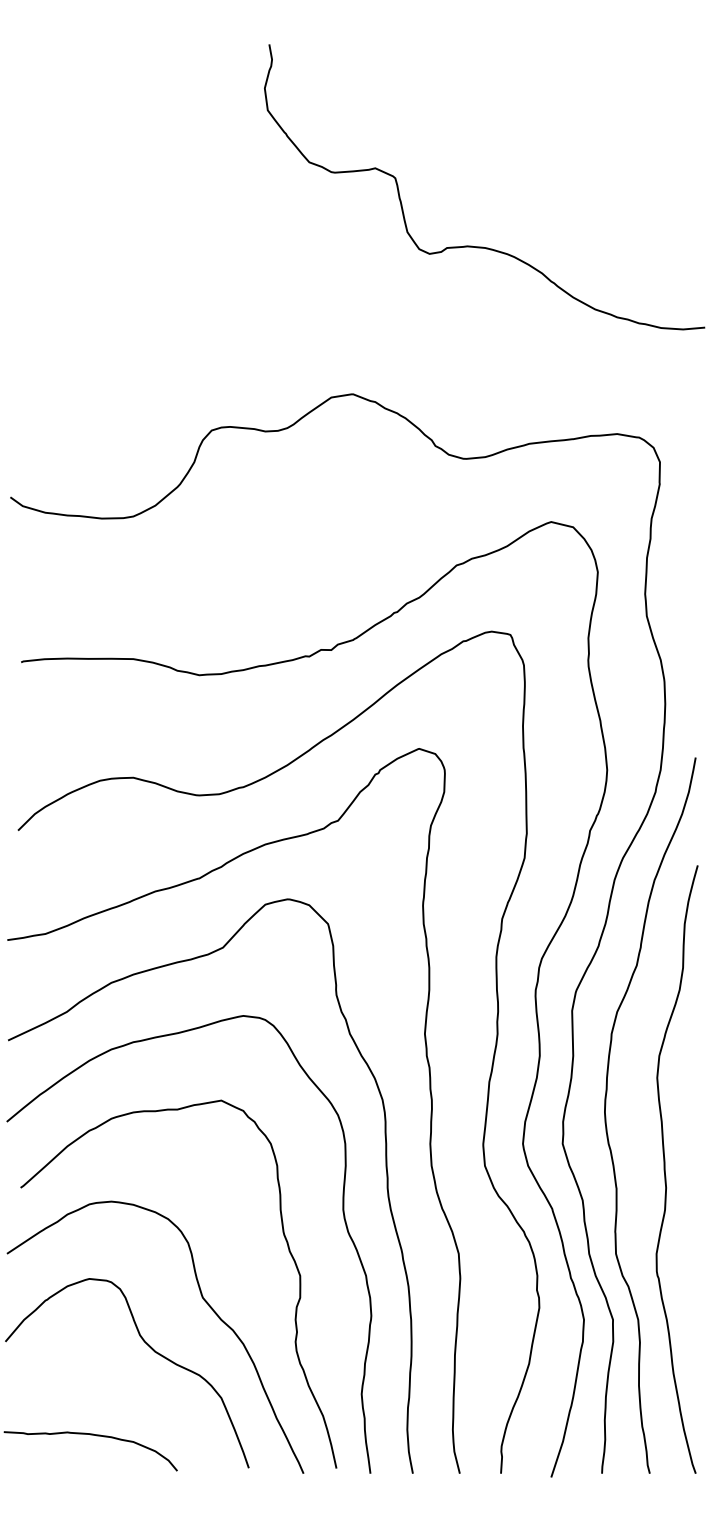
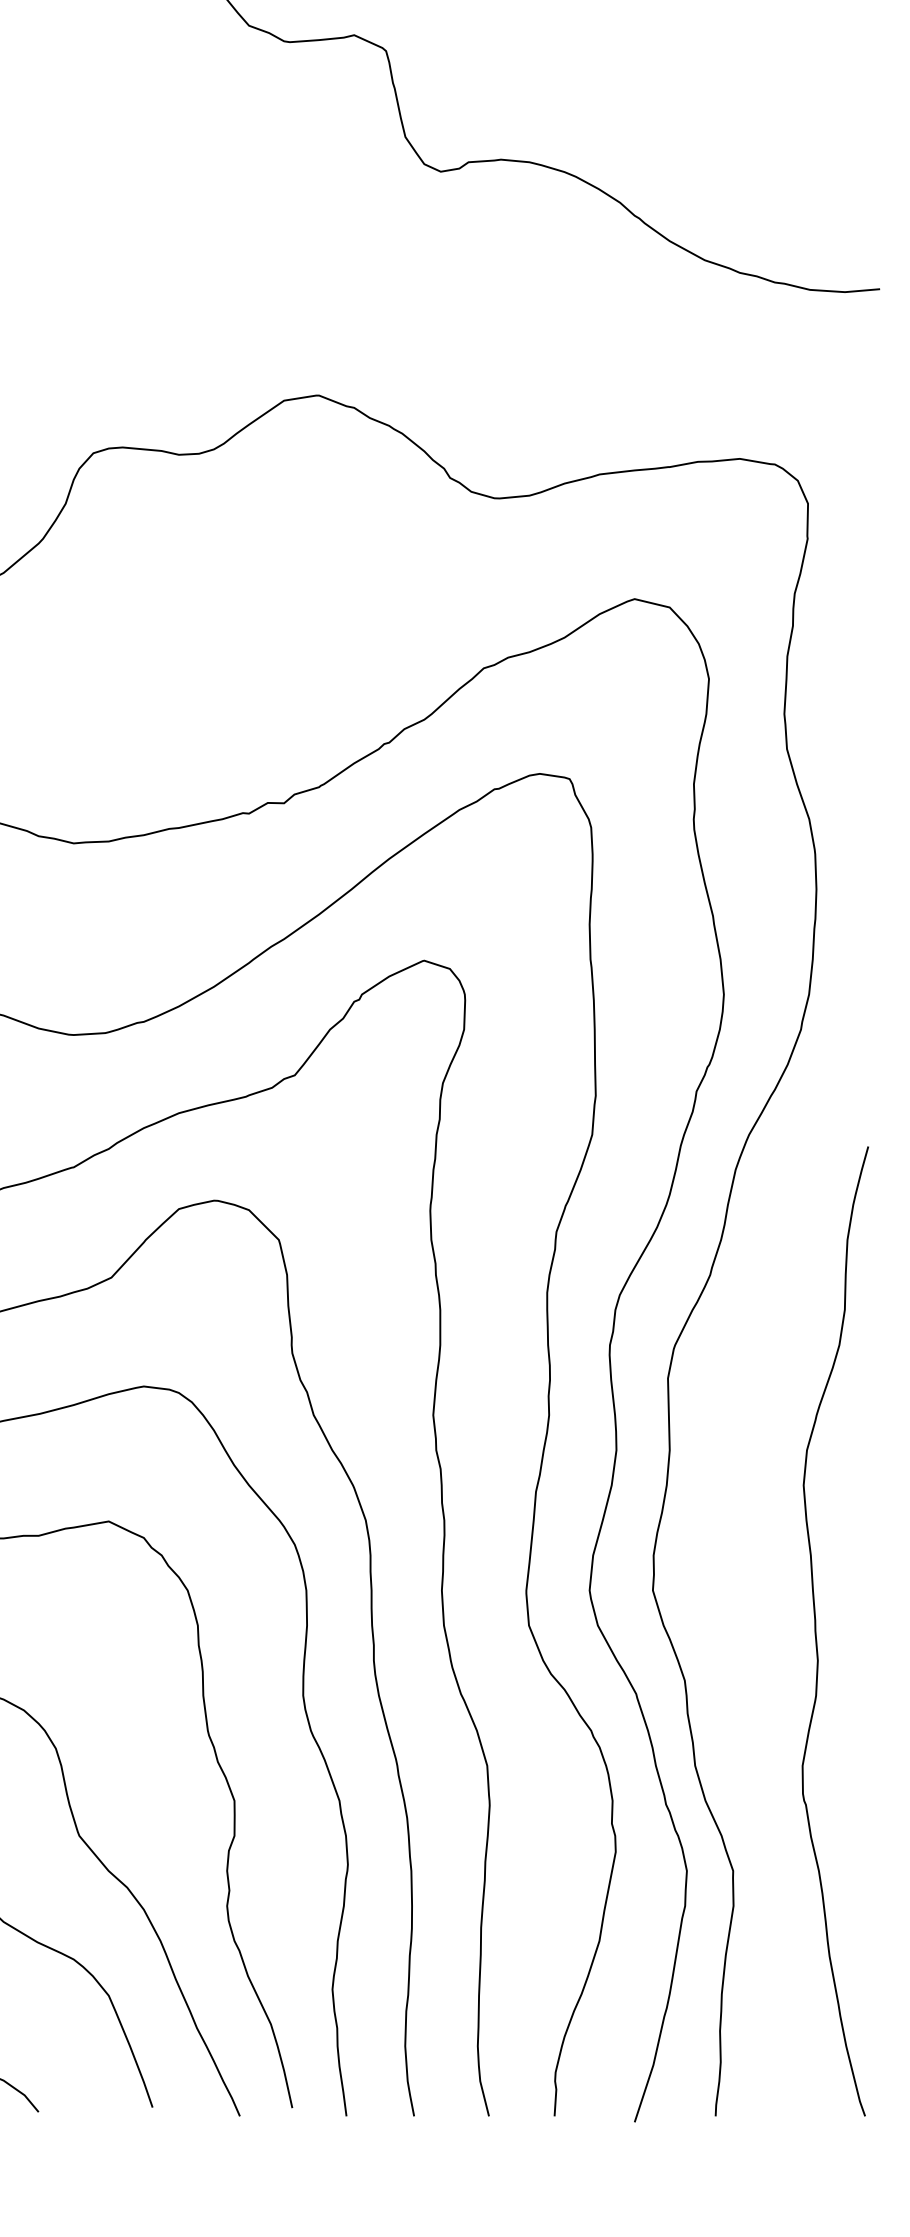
curve: (606, 1116) -> (722, 1546), removed

